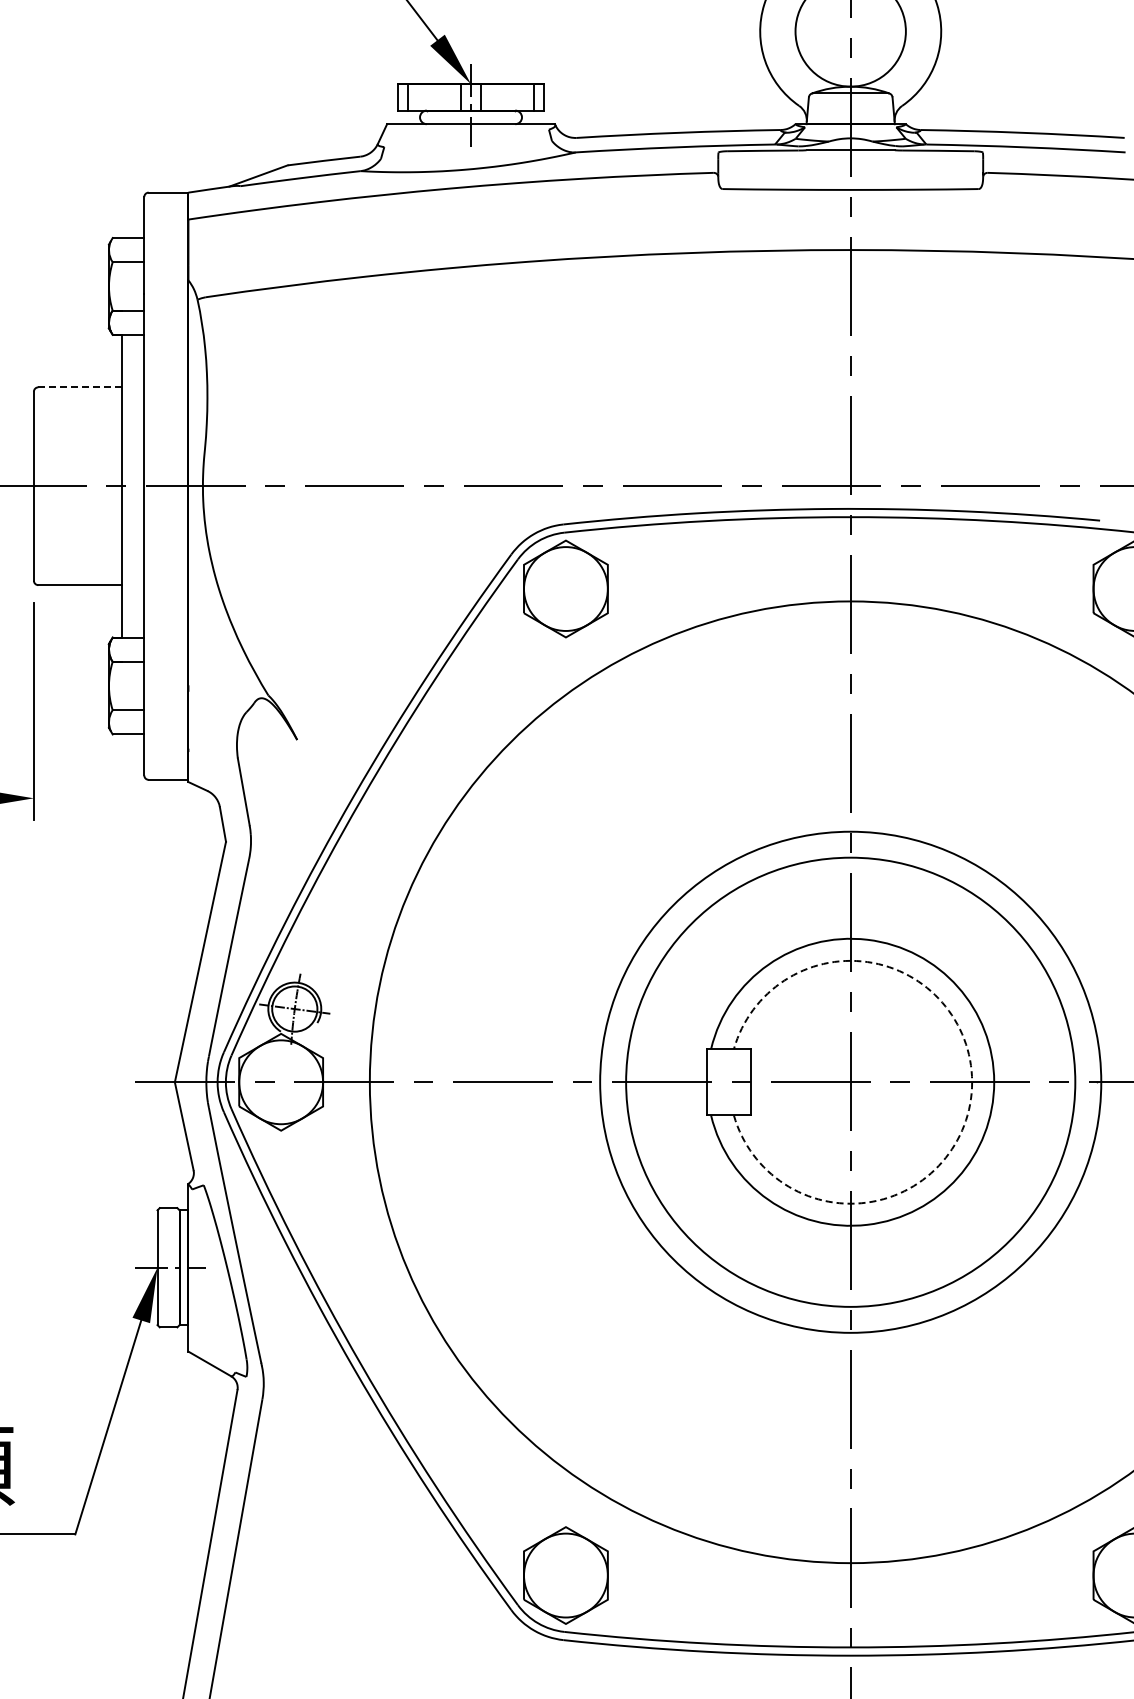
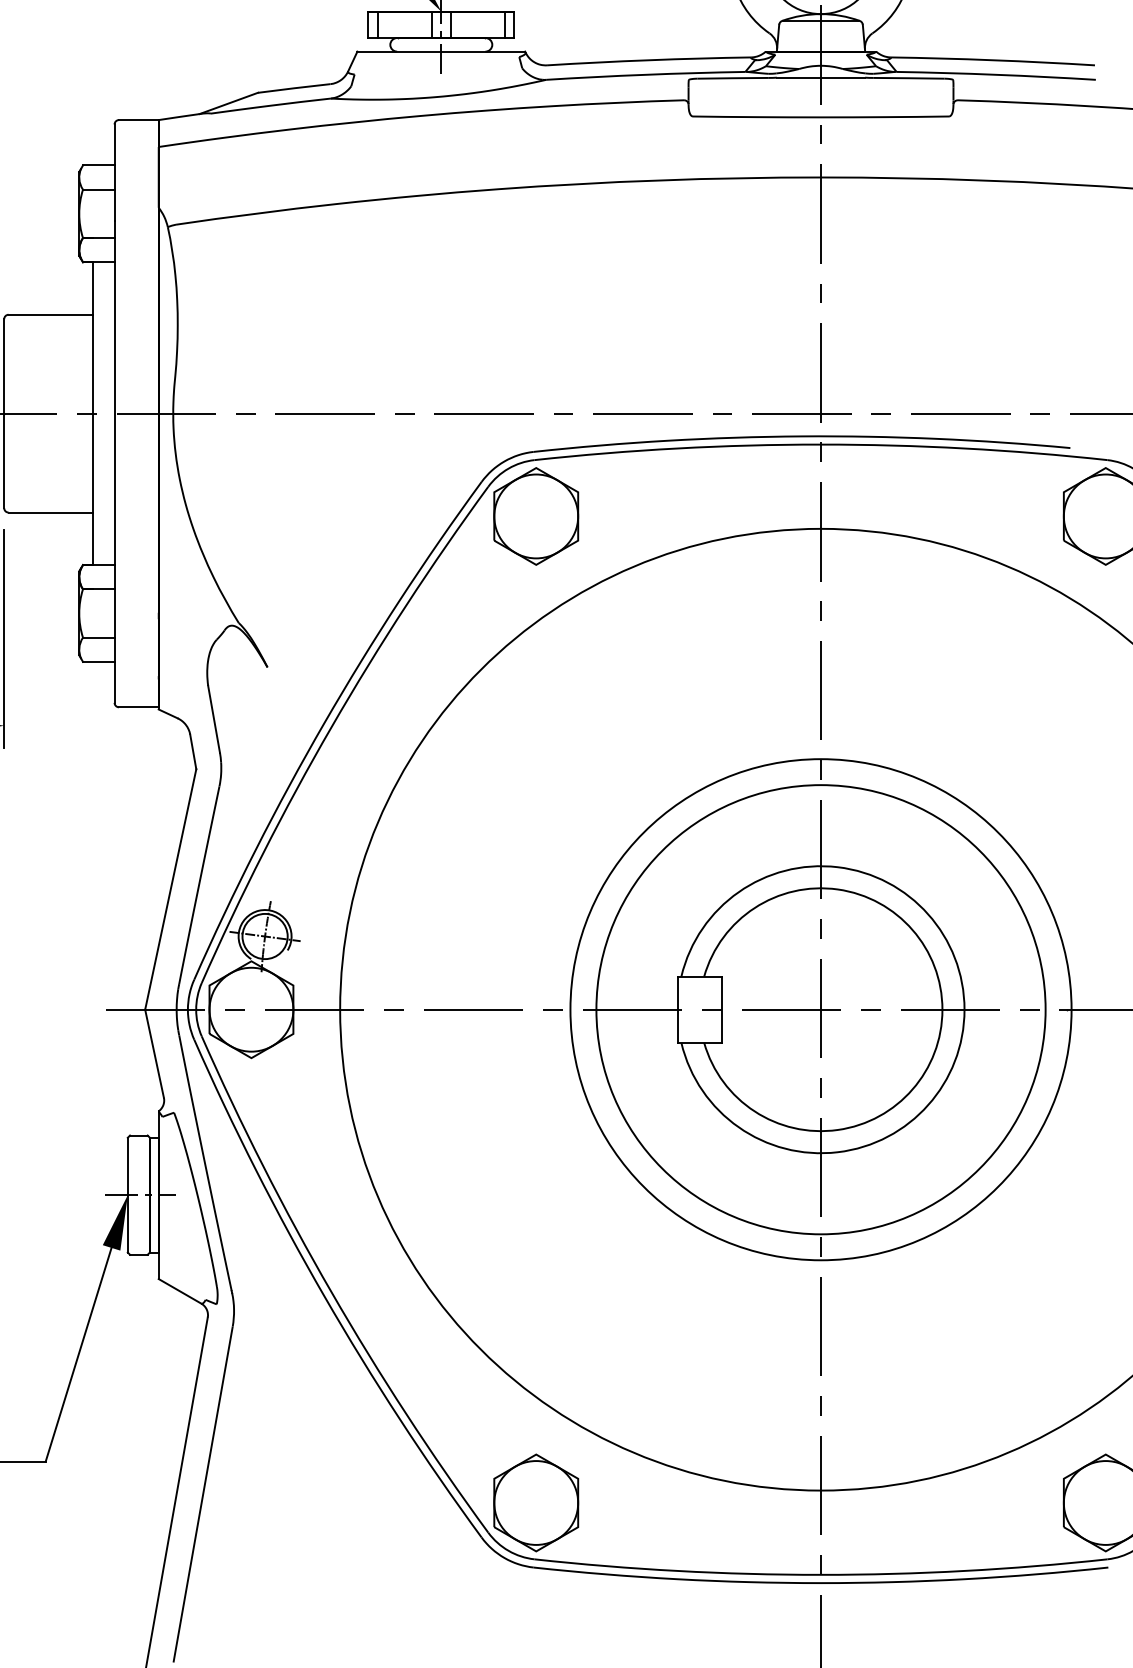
line: (80, 387) -> (50, 314), dashed -> solid
arc: (972, 1082) -> (942, 1009), dashed -> solid

